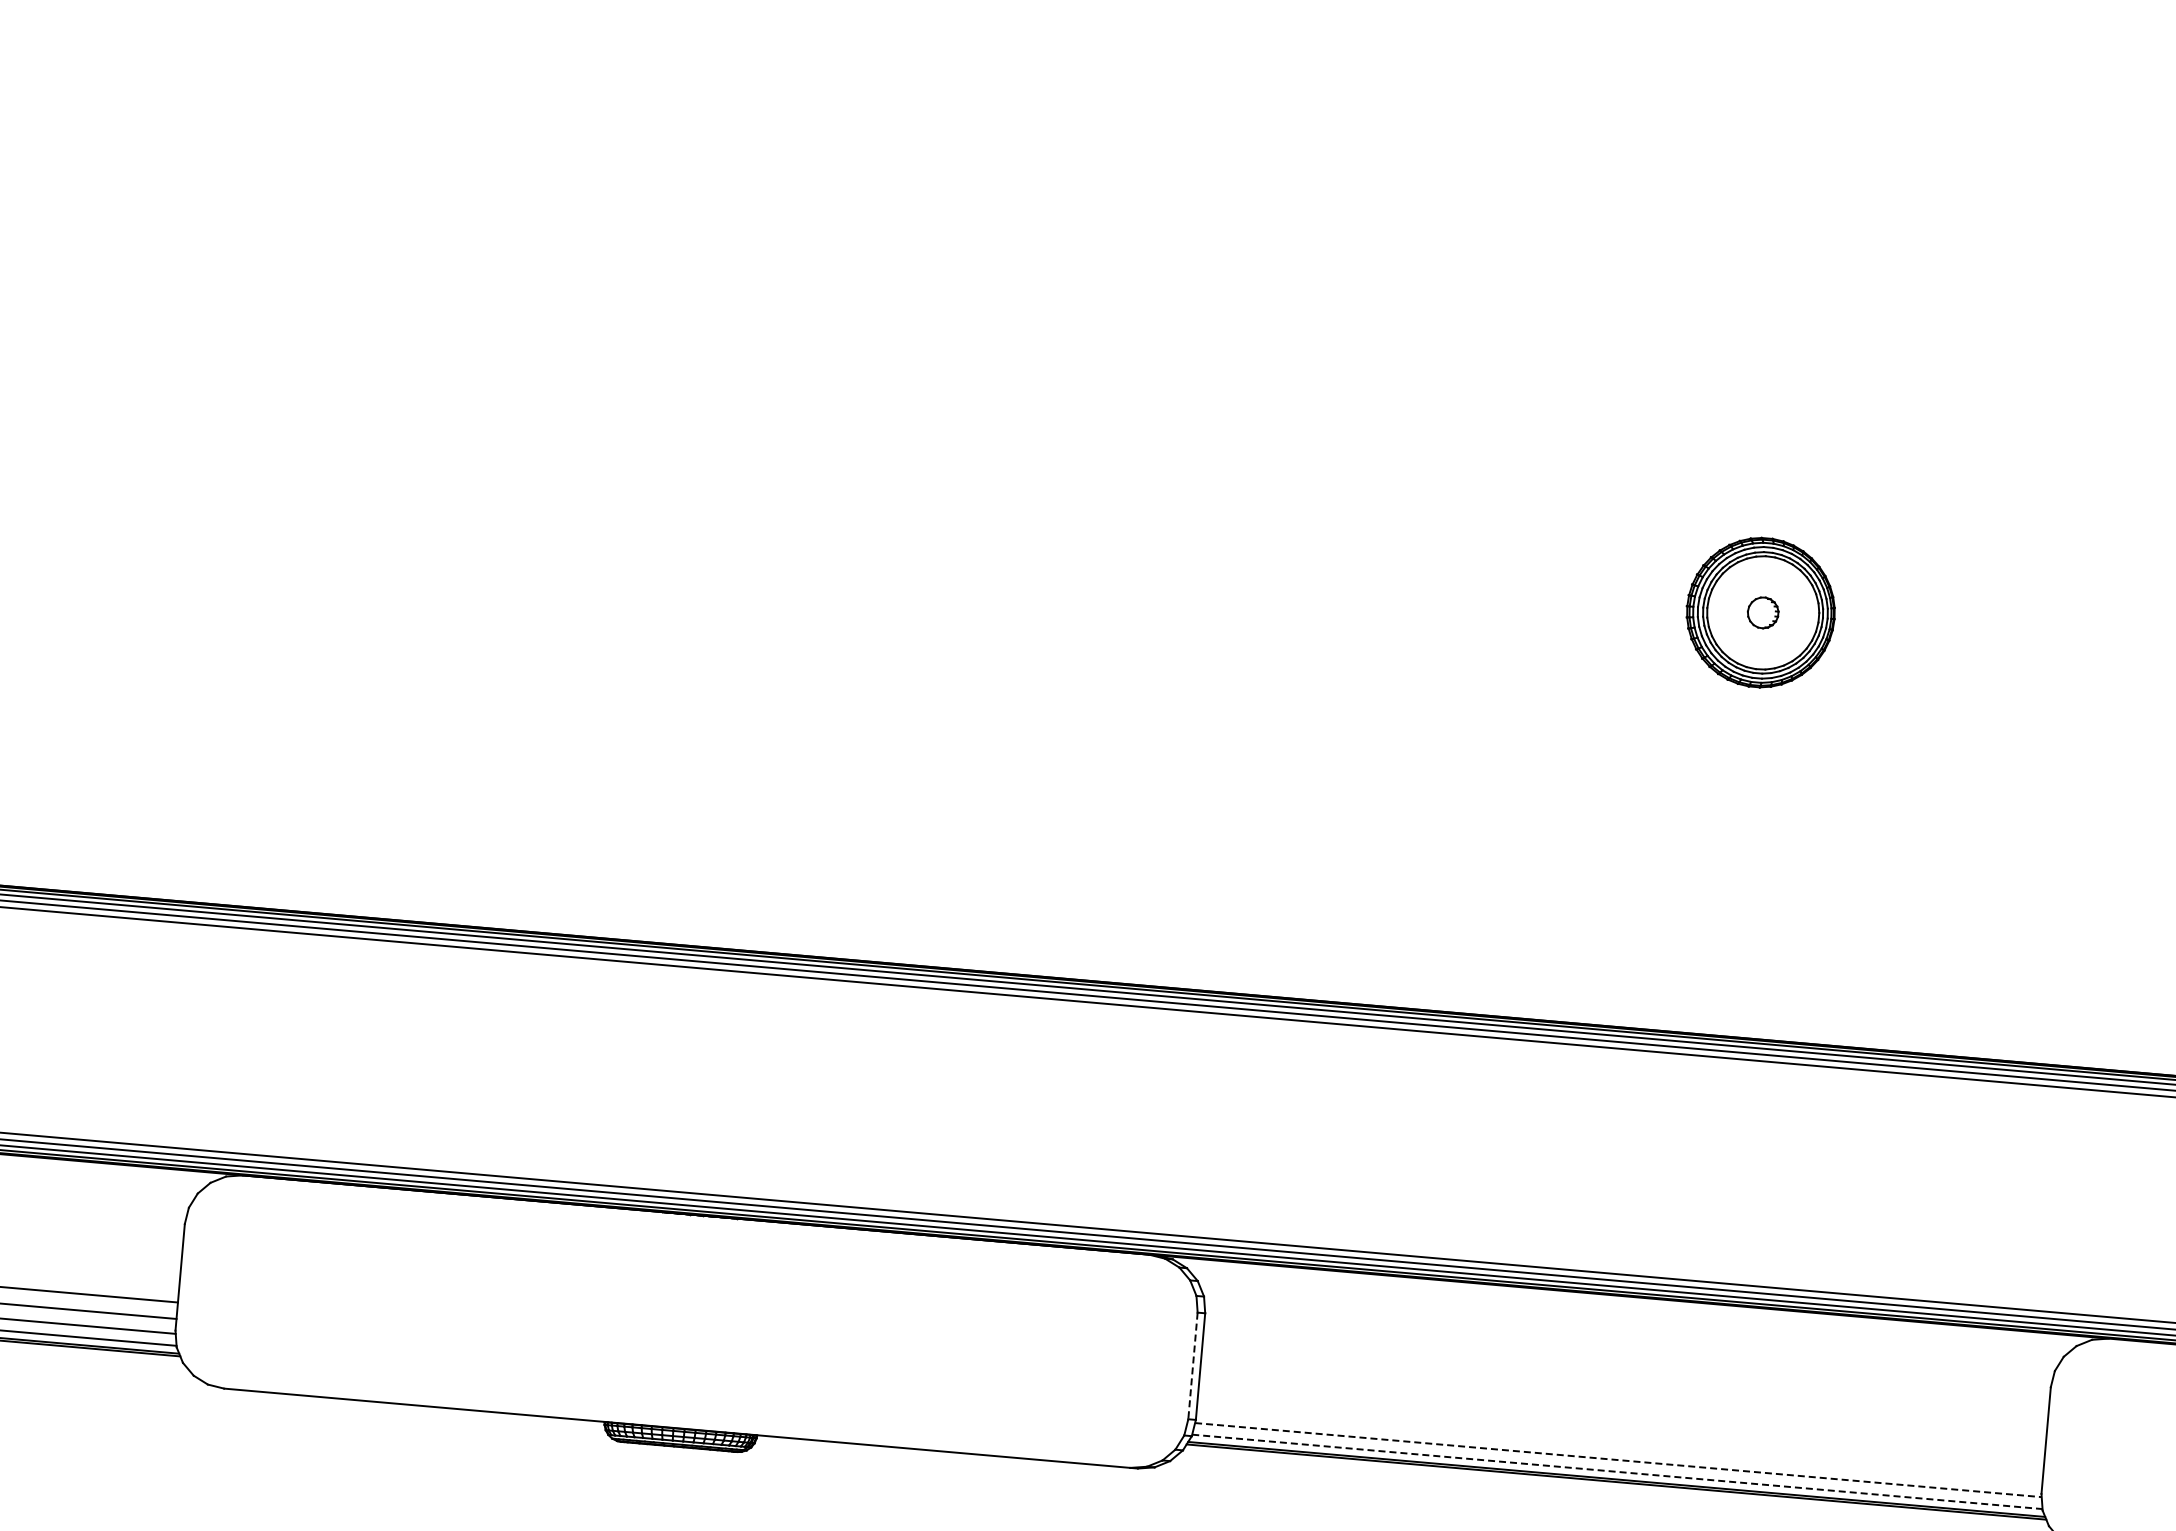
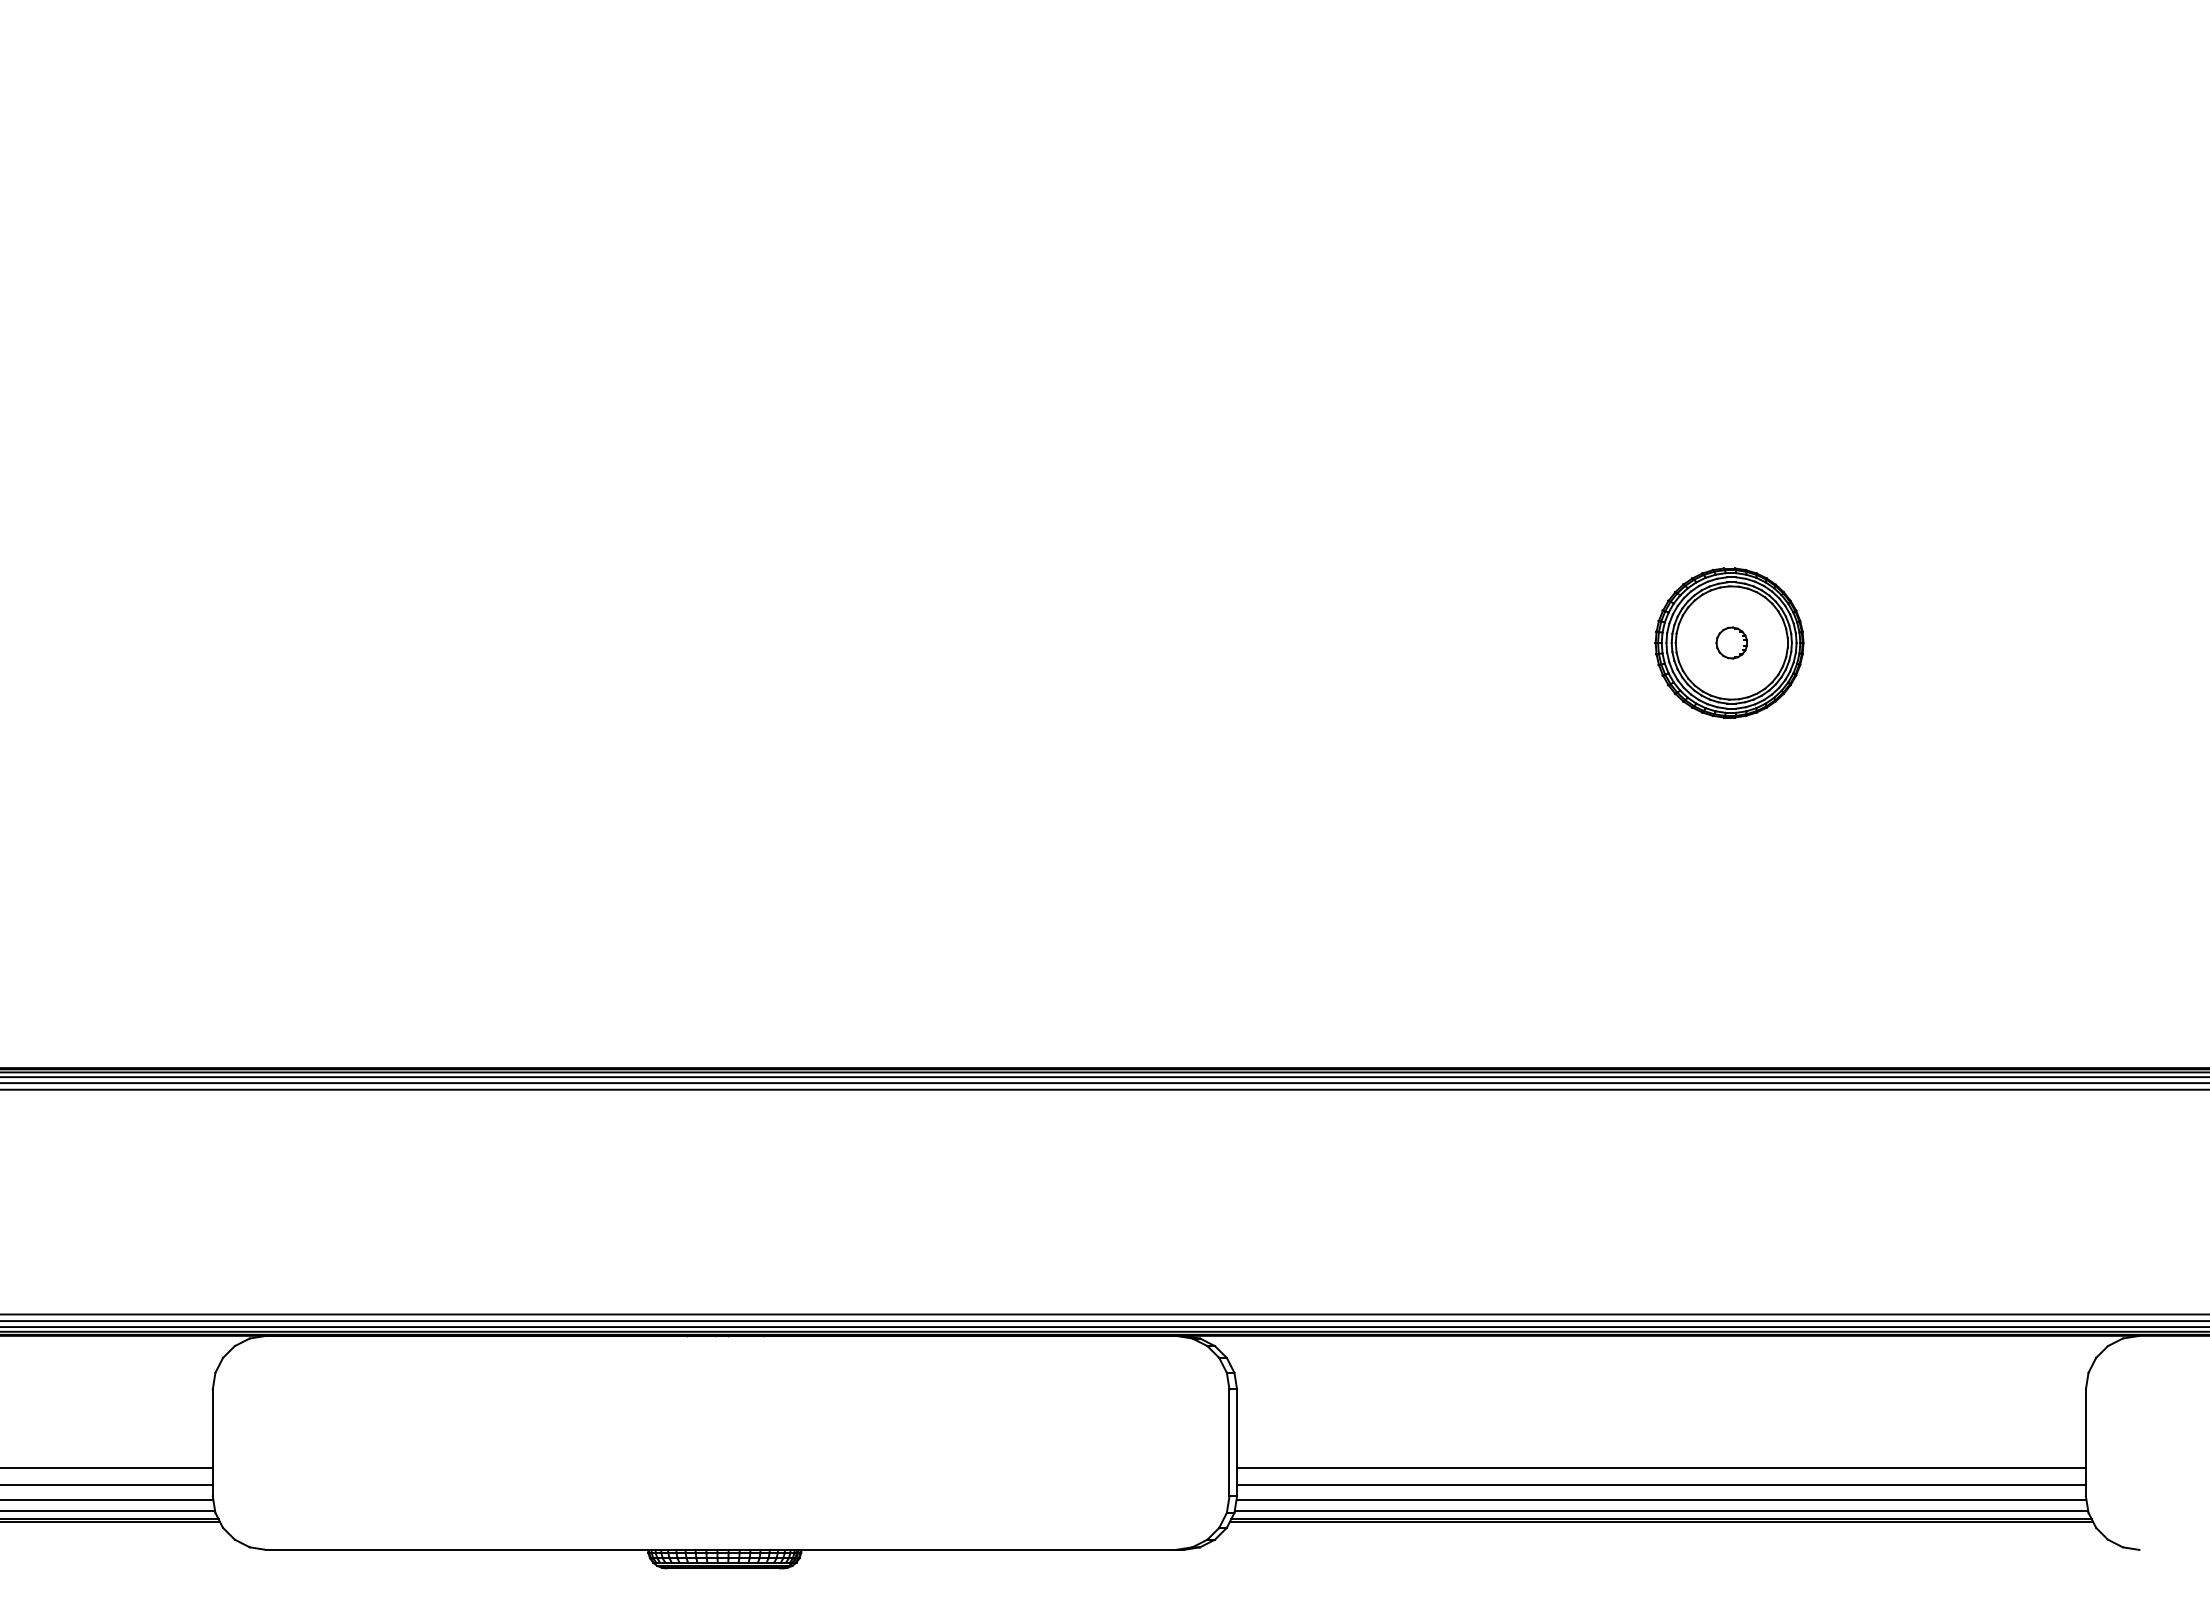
line: (1193, 1365) -> (1229, 1442), dashed -> solid
line: (1621, 1429) -> (1661, 1468), added
line: (1619, 1445) -> (1661, 1484), added
line: (1618, 1459) -> (1661, 1499), dashed -> solid
line: (1617, 1471) -> (1661, 1511), dashed -> solid

